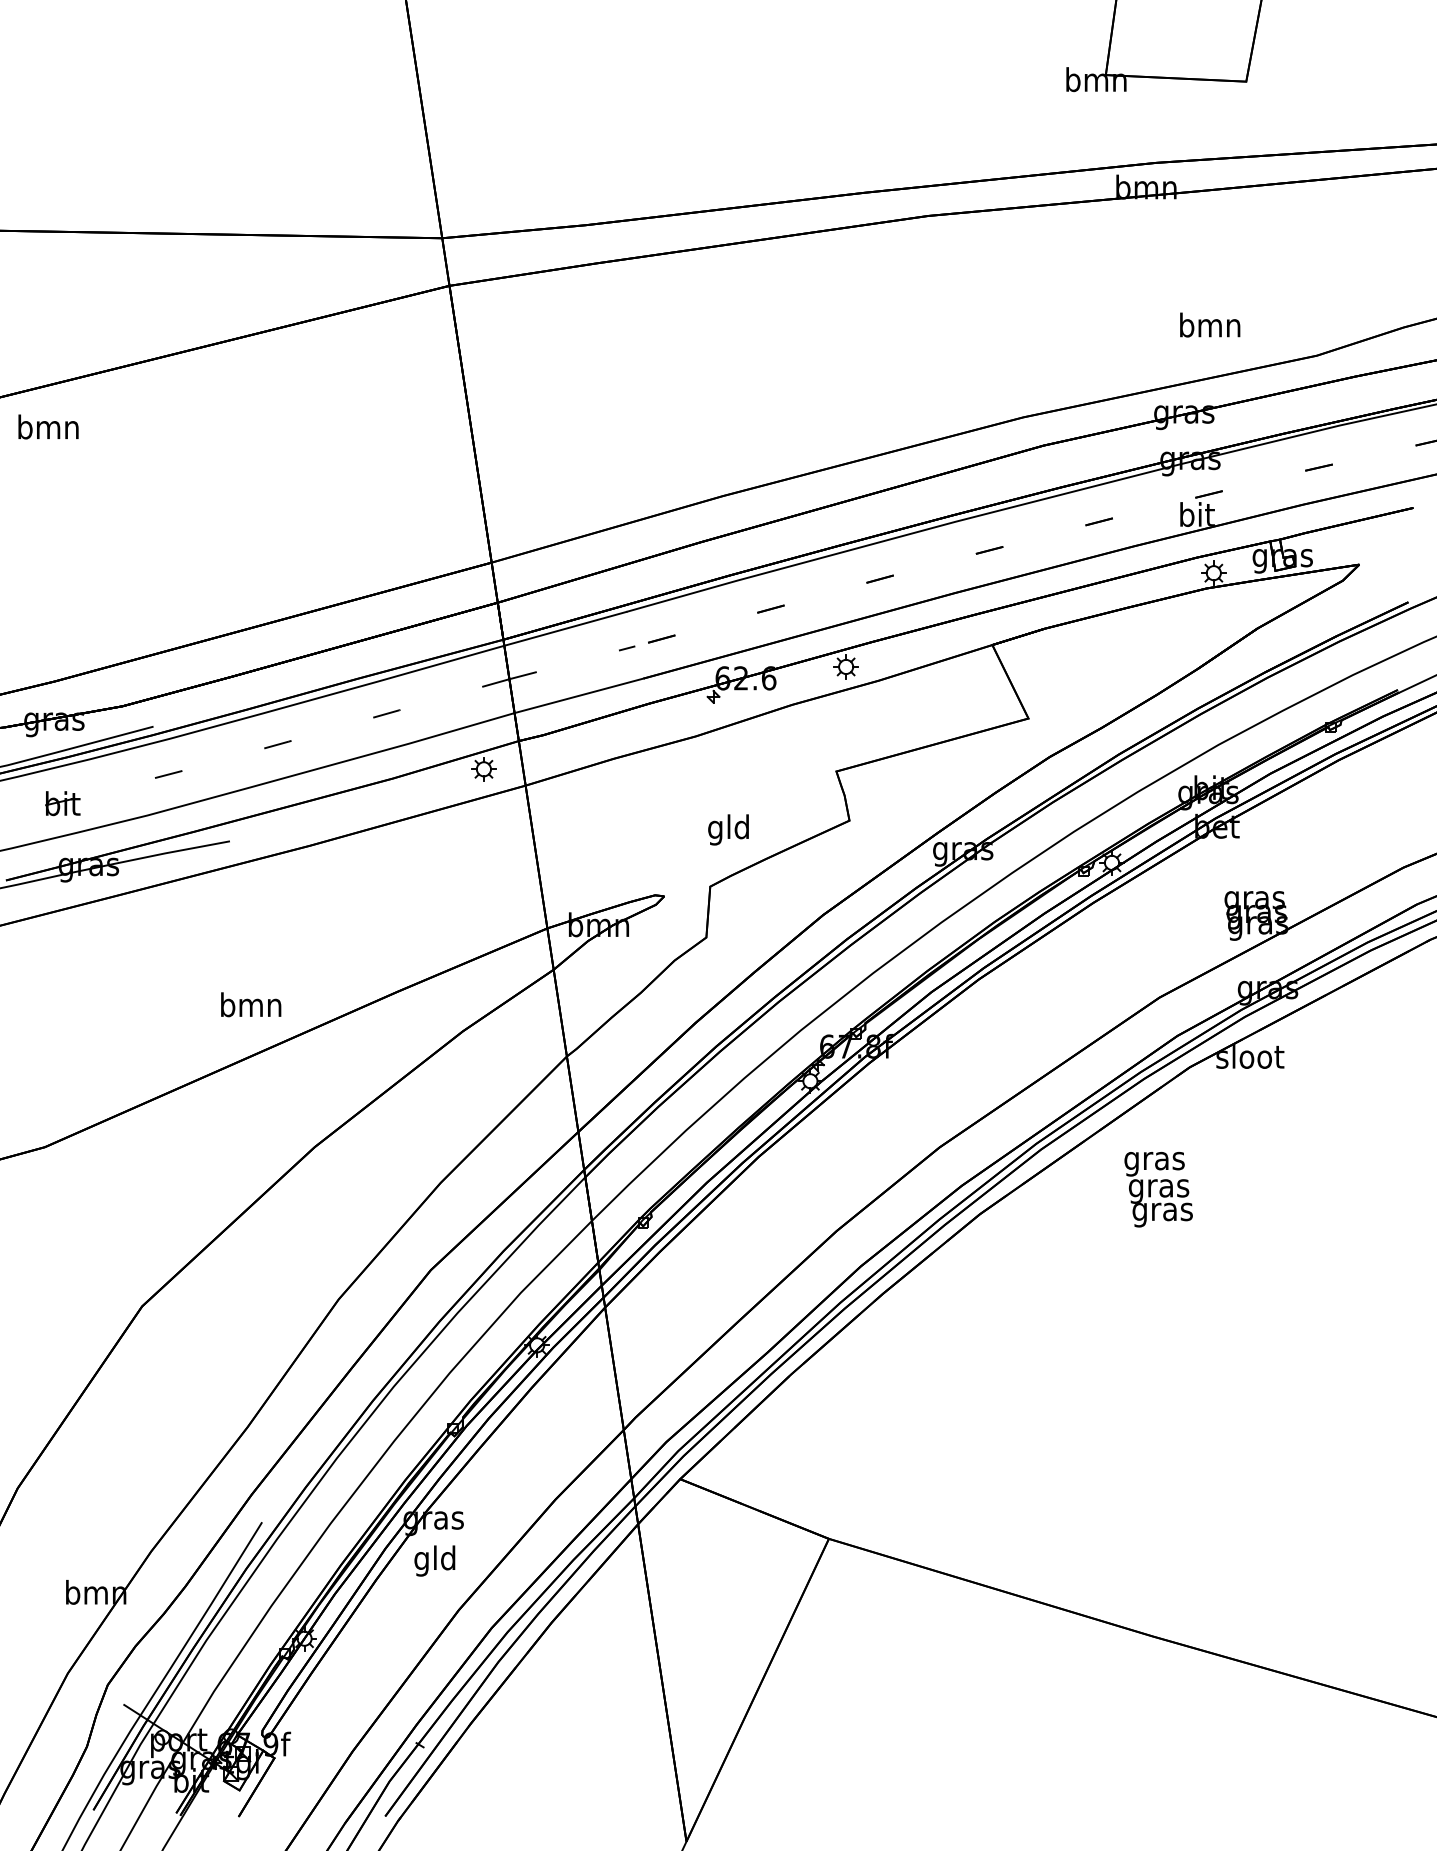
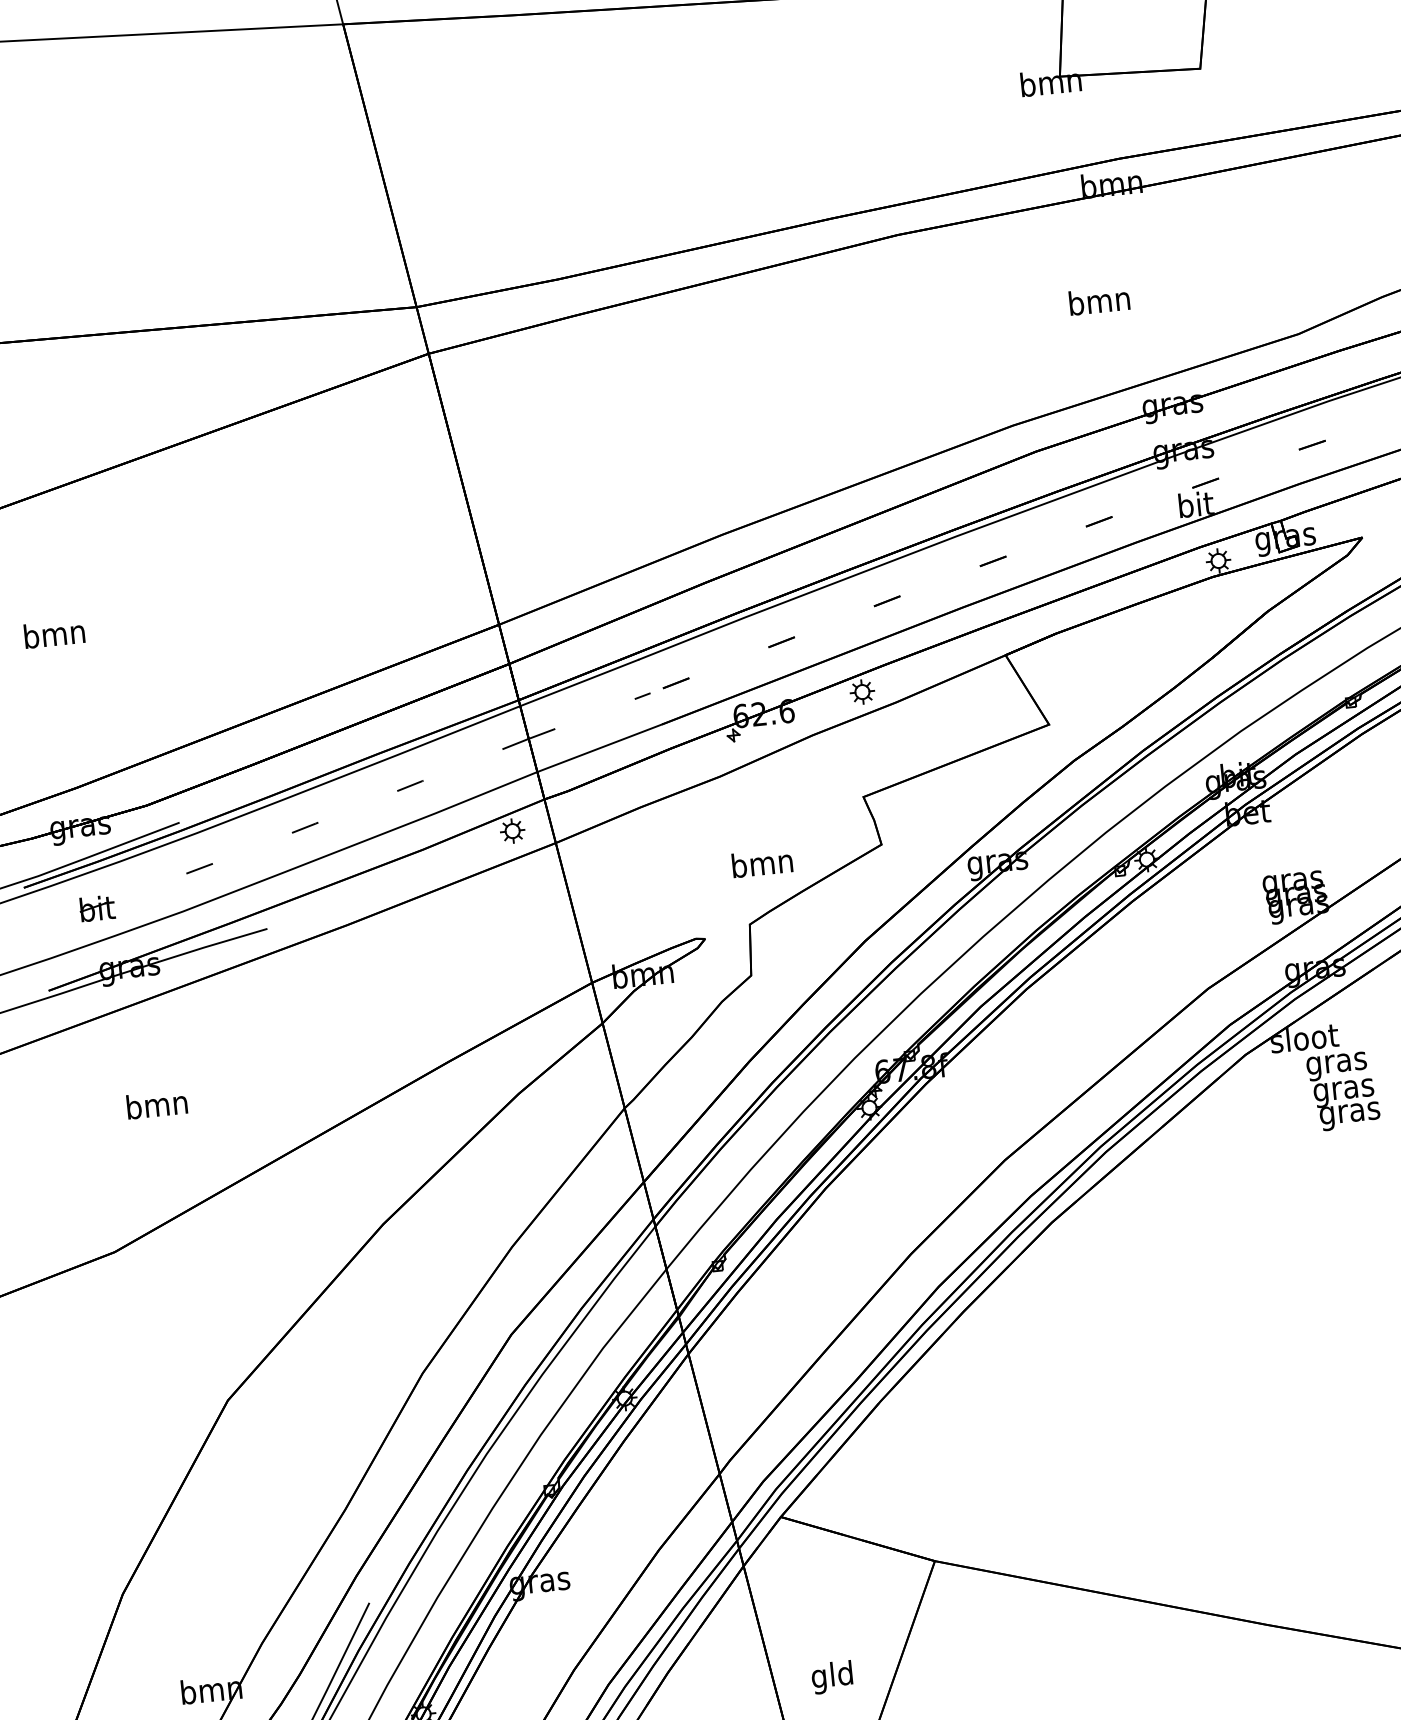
text: (1210, 324) -> (1099, 300), moved
text: (48, 426) -> (54, 633), moved
text: (729, 829) -> (763, 865), gld -> bmn
text: (251, 1004) -> (157, 1104), moved
text: (1158, 1189) -> (1343, 1091), moved
text: (434, 1560) -> (831, 1676), moved

